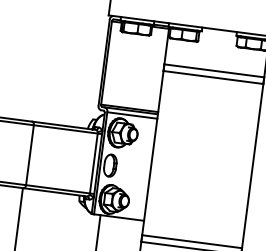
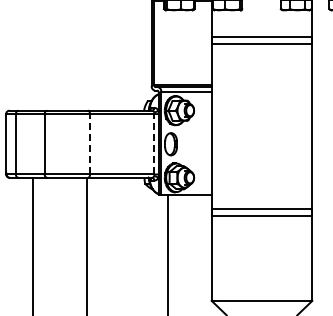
line: (30, 154) -> (90, 143), solid -> dashed
line: (93, 162) -> (154, 143), solid -> dashed

